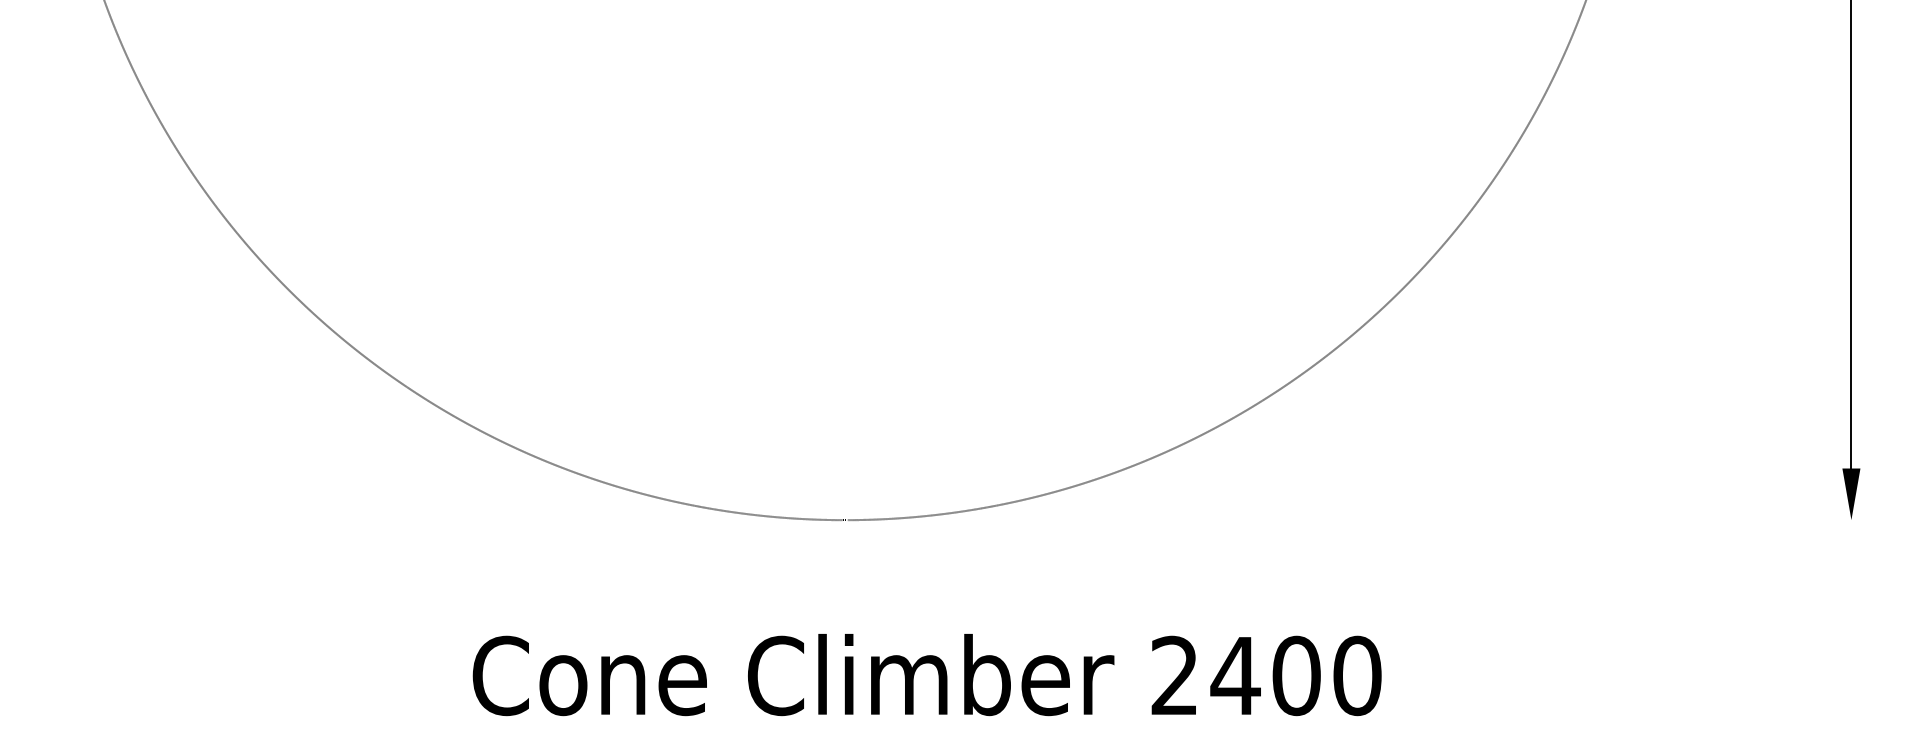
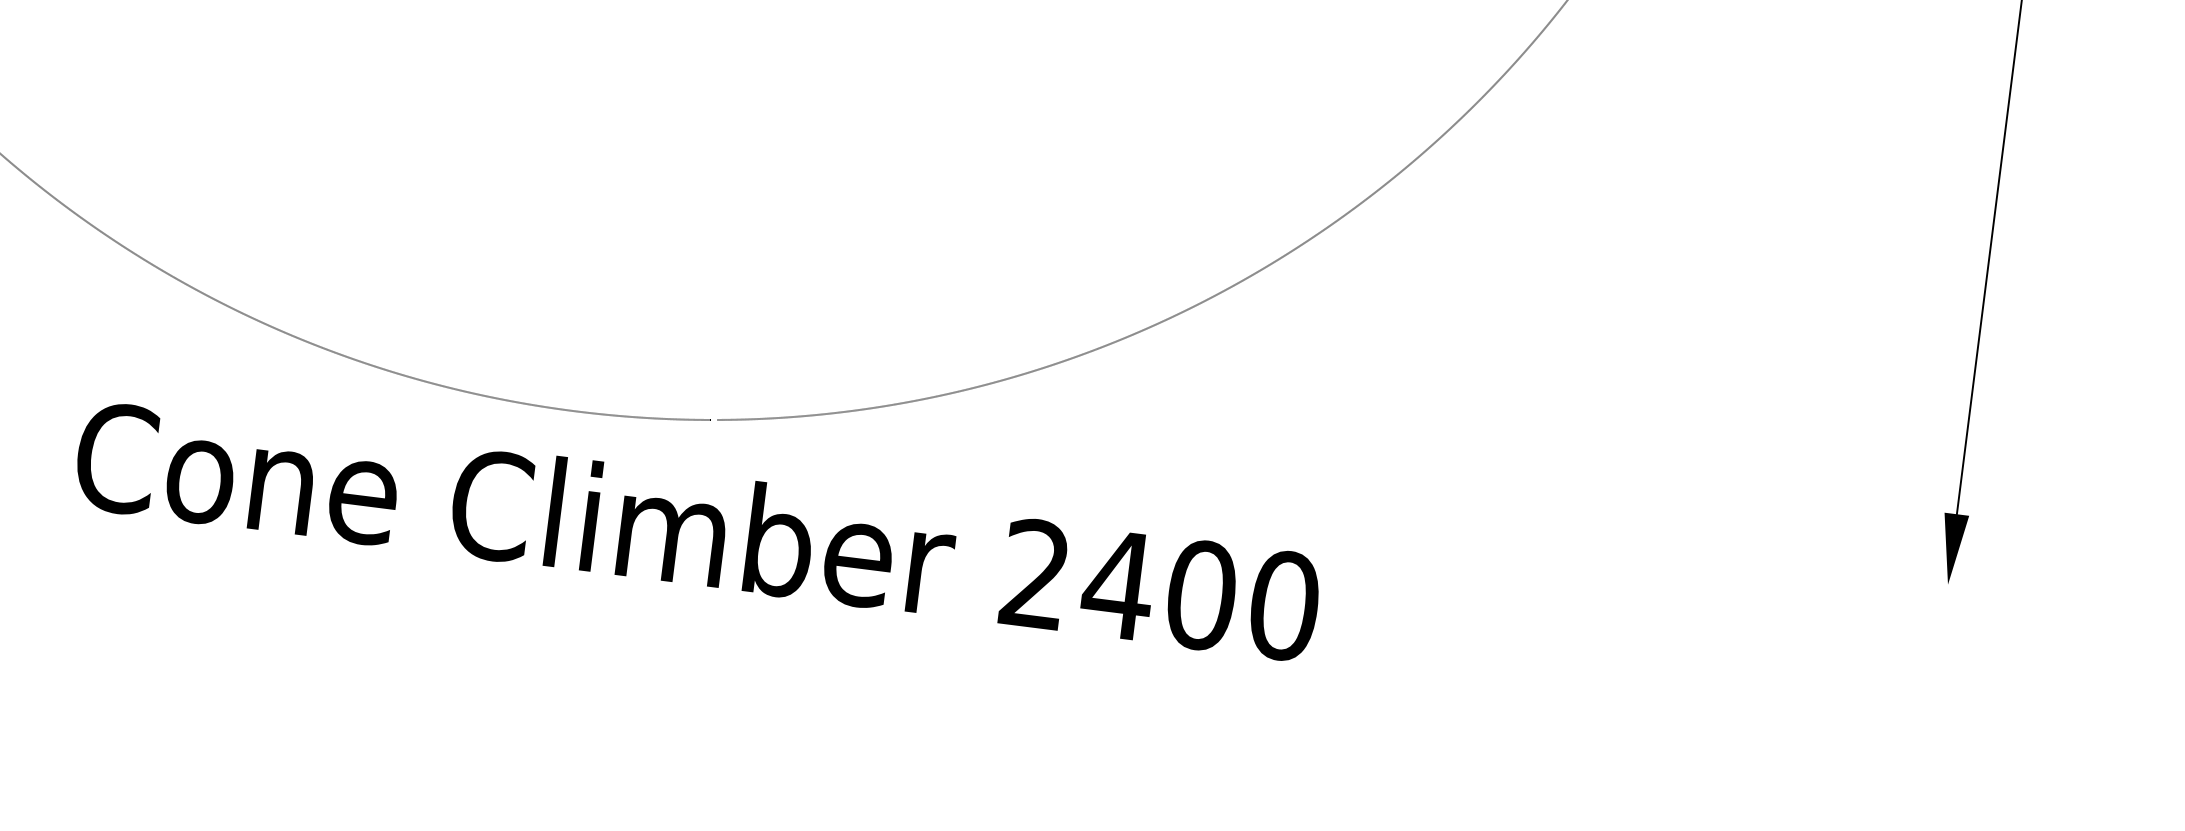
text: (926, 675) -> (696, 531), moved

